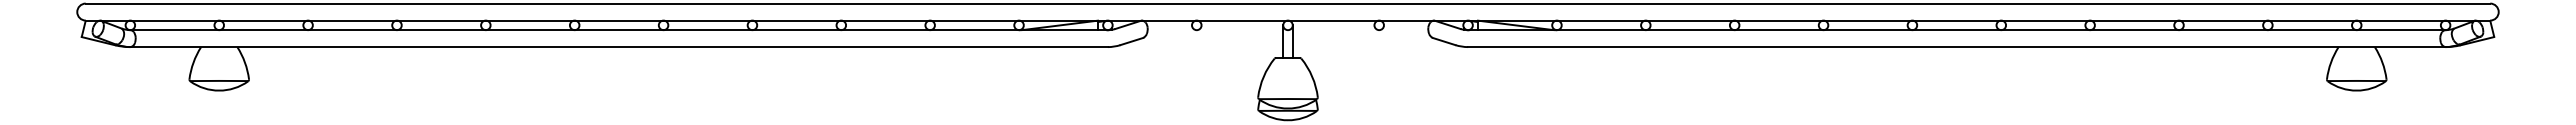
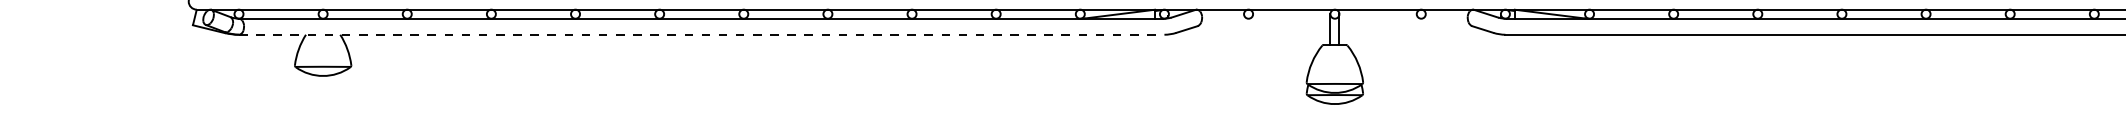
line: (619, 47) -> (702, 35), solid -> dashed

